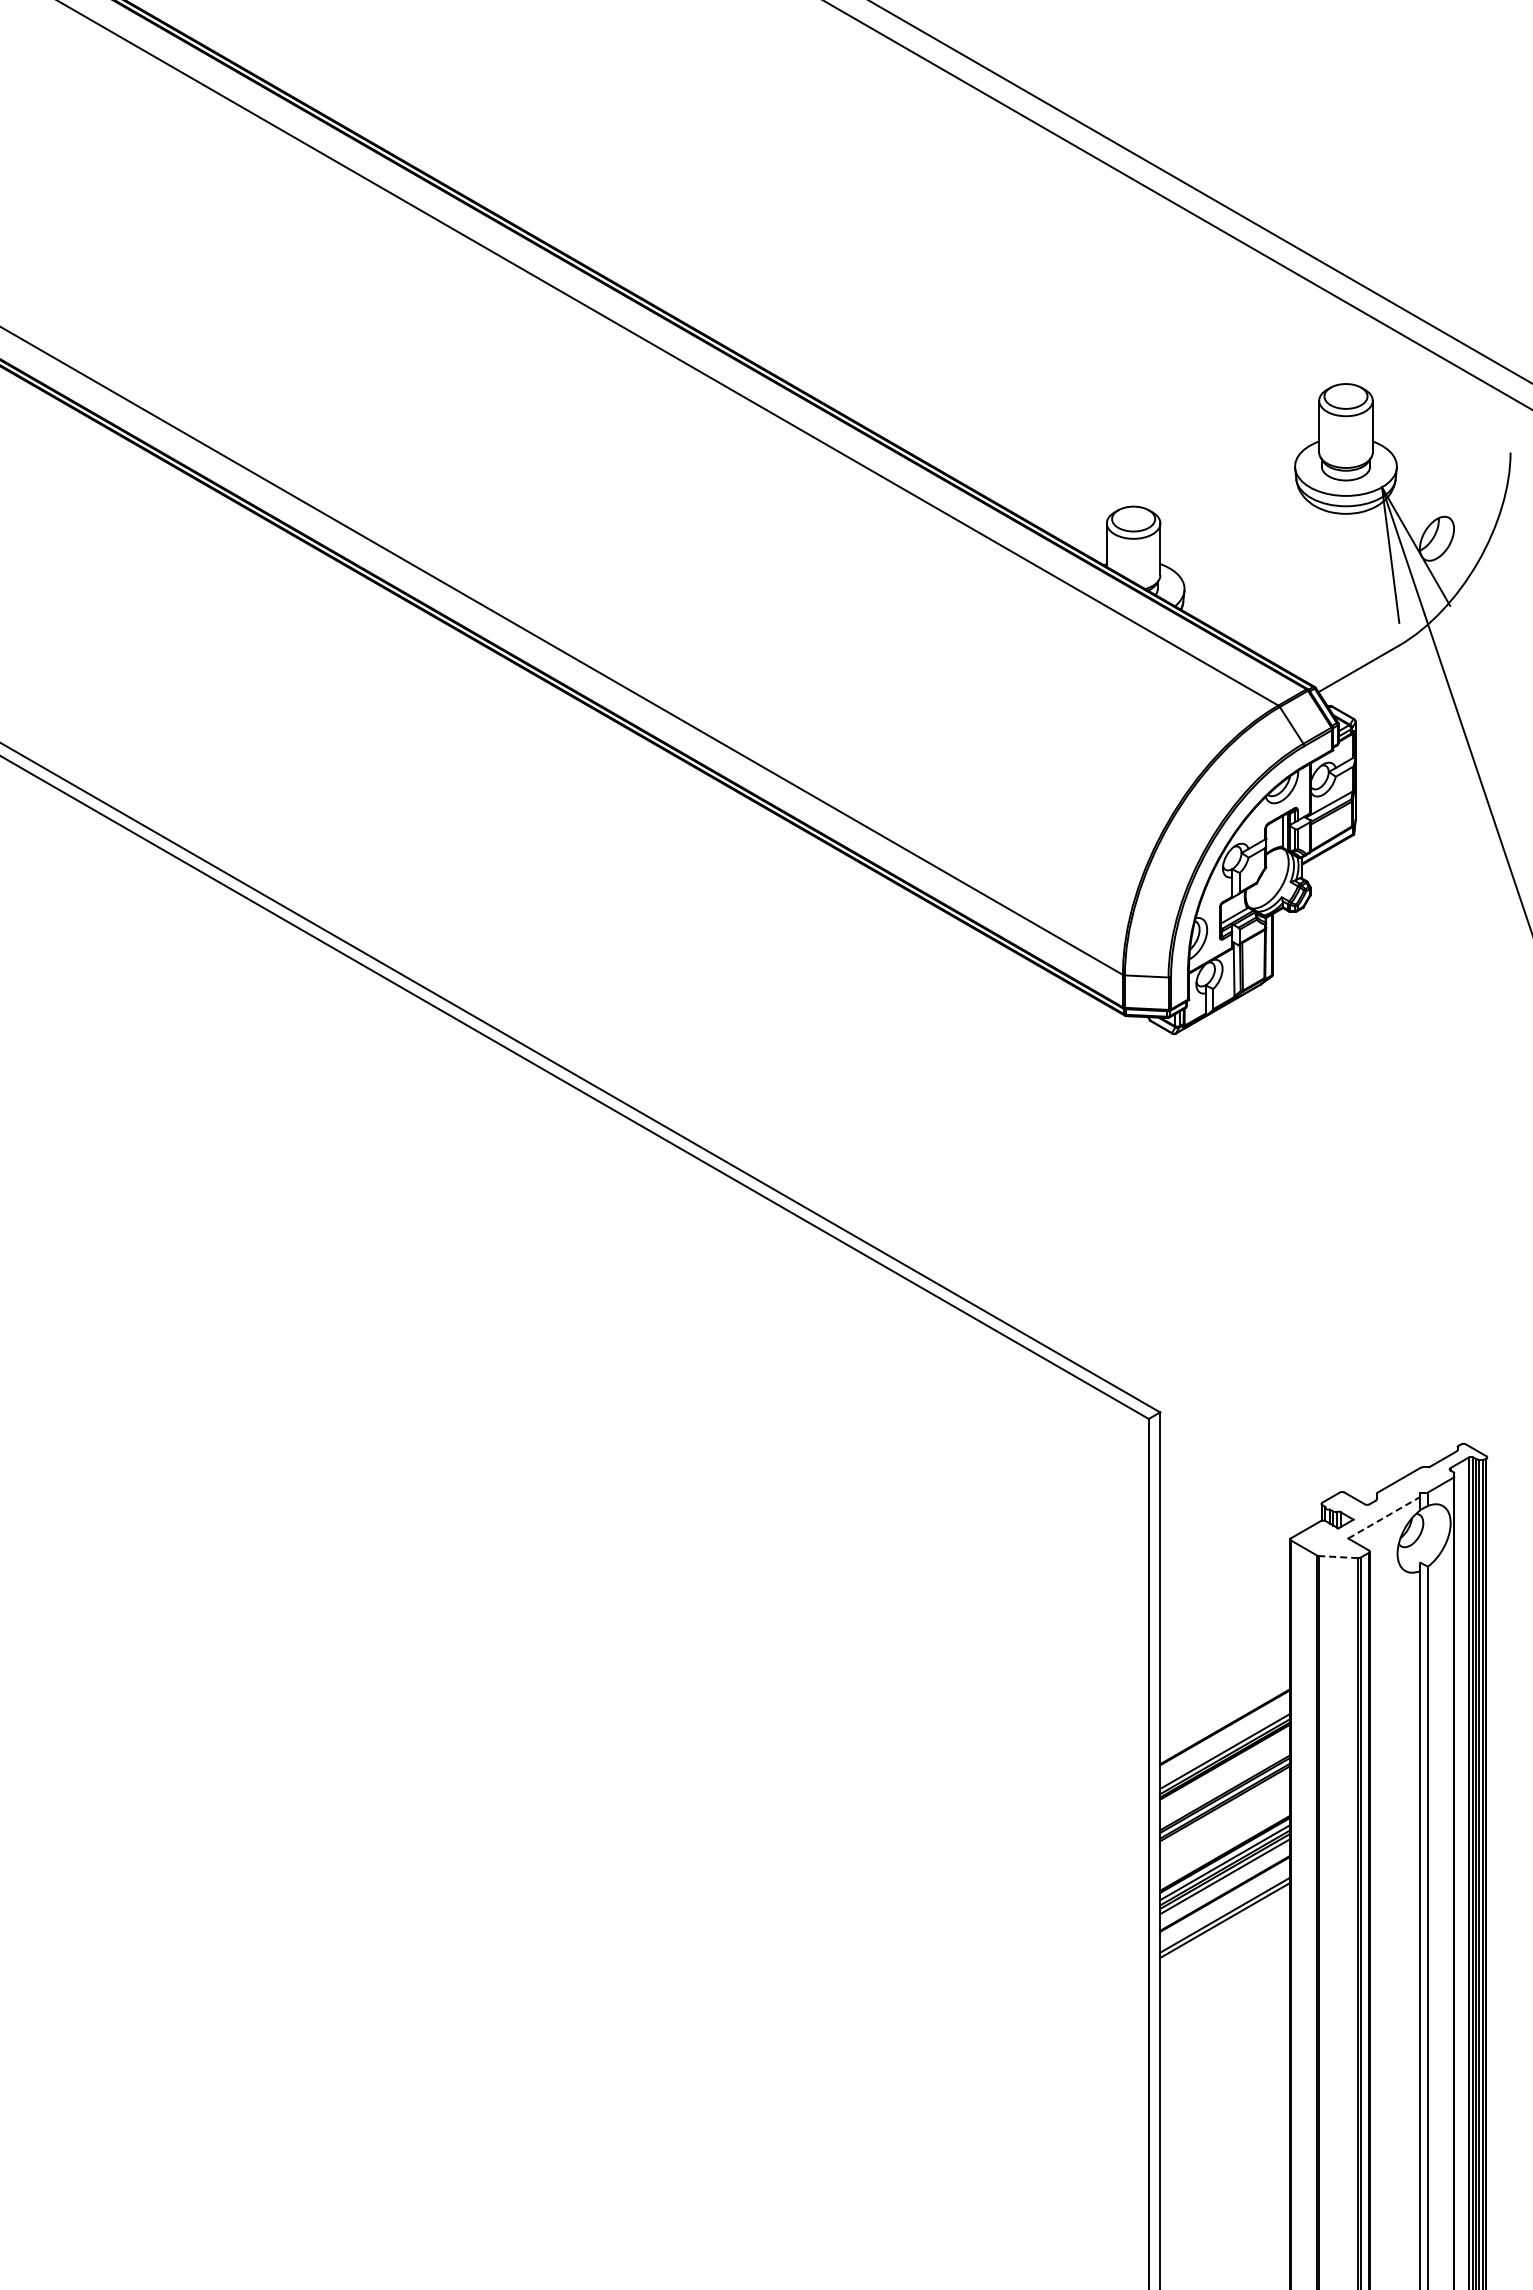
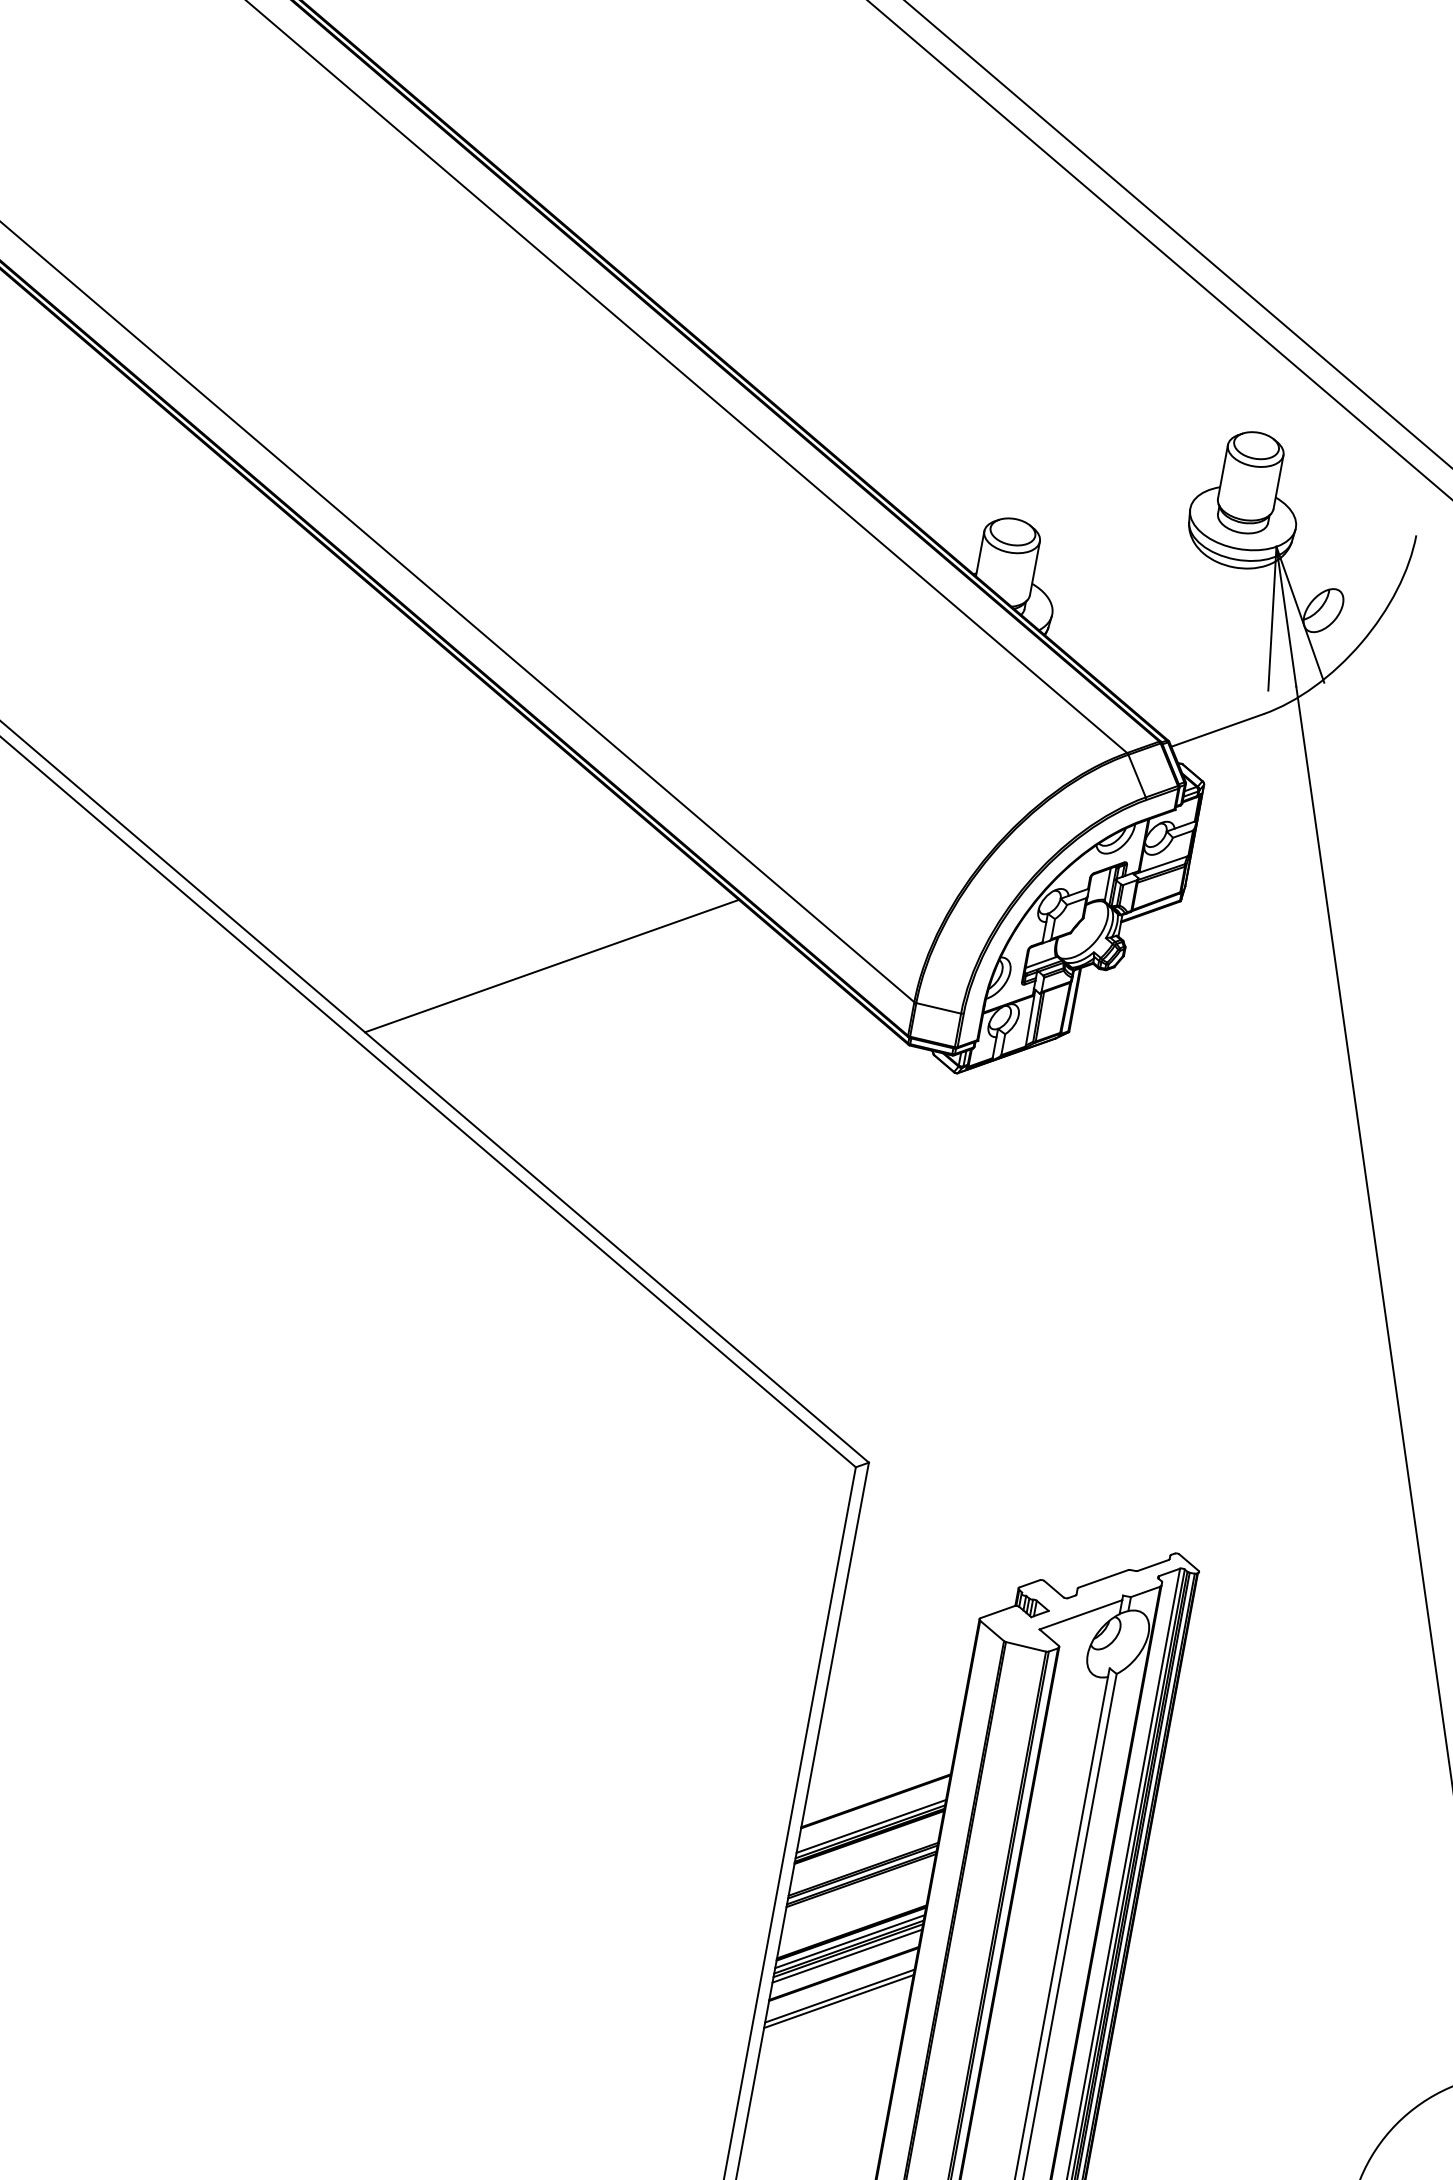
line: (778, 1003) -> (551, 965), added
line: (1384, 1517) -> (1081, 1614), dashed -> solid
line: (1338, 1557) -> (1025, 1647), dashed -> solid

